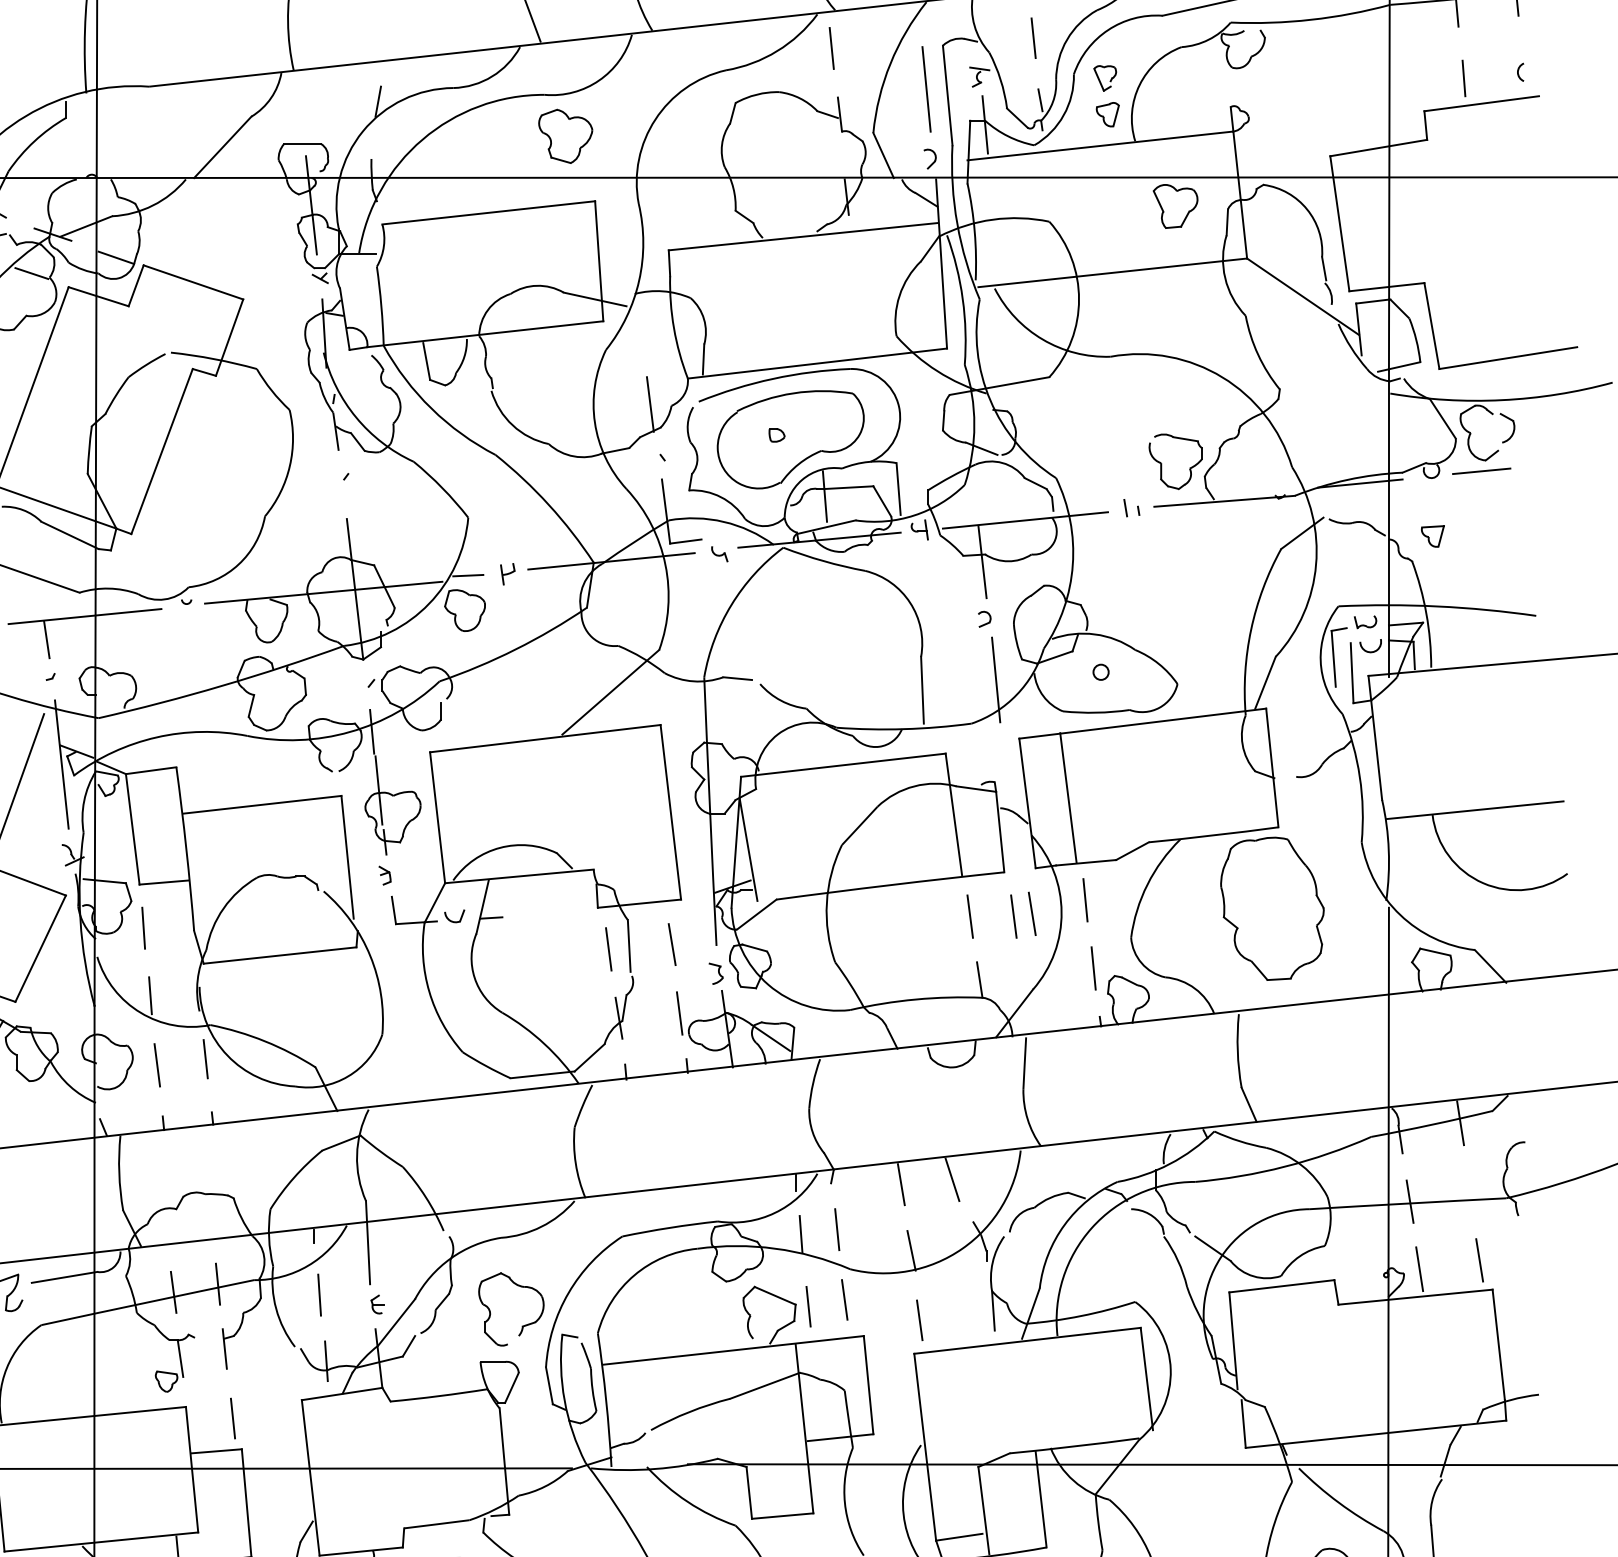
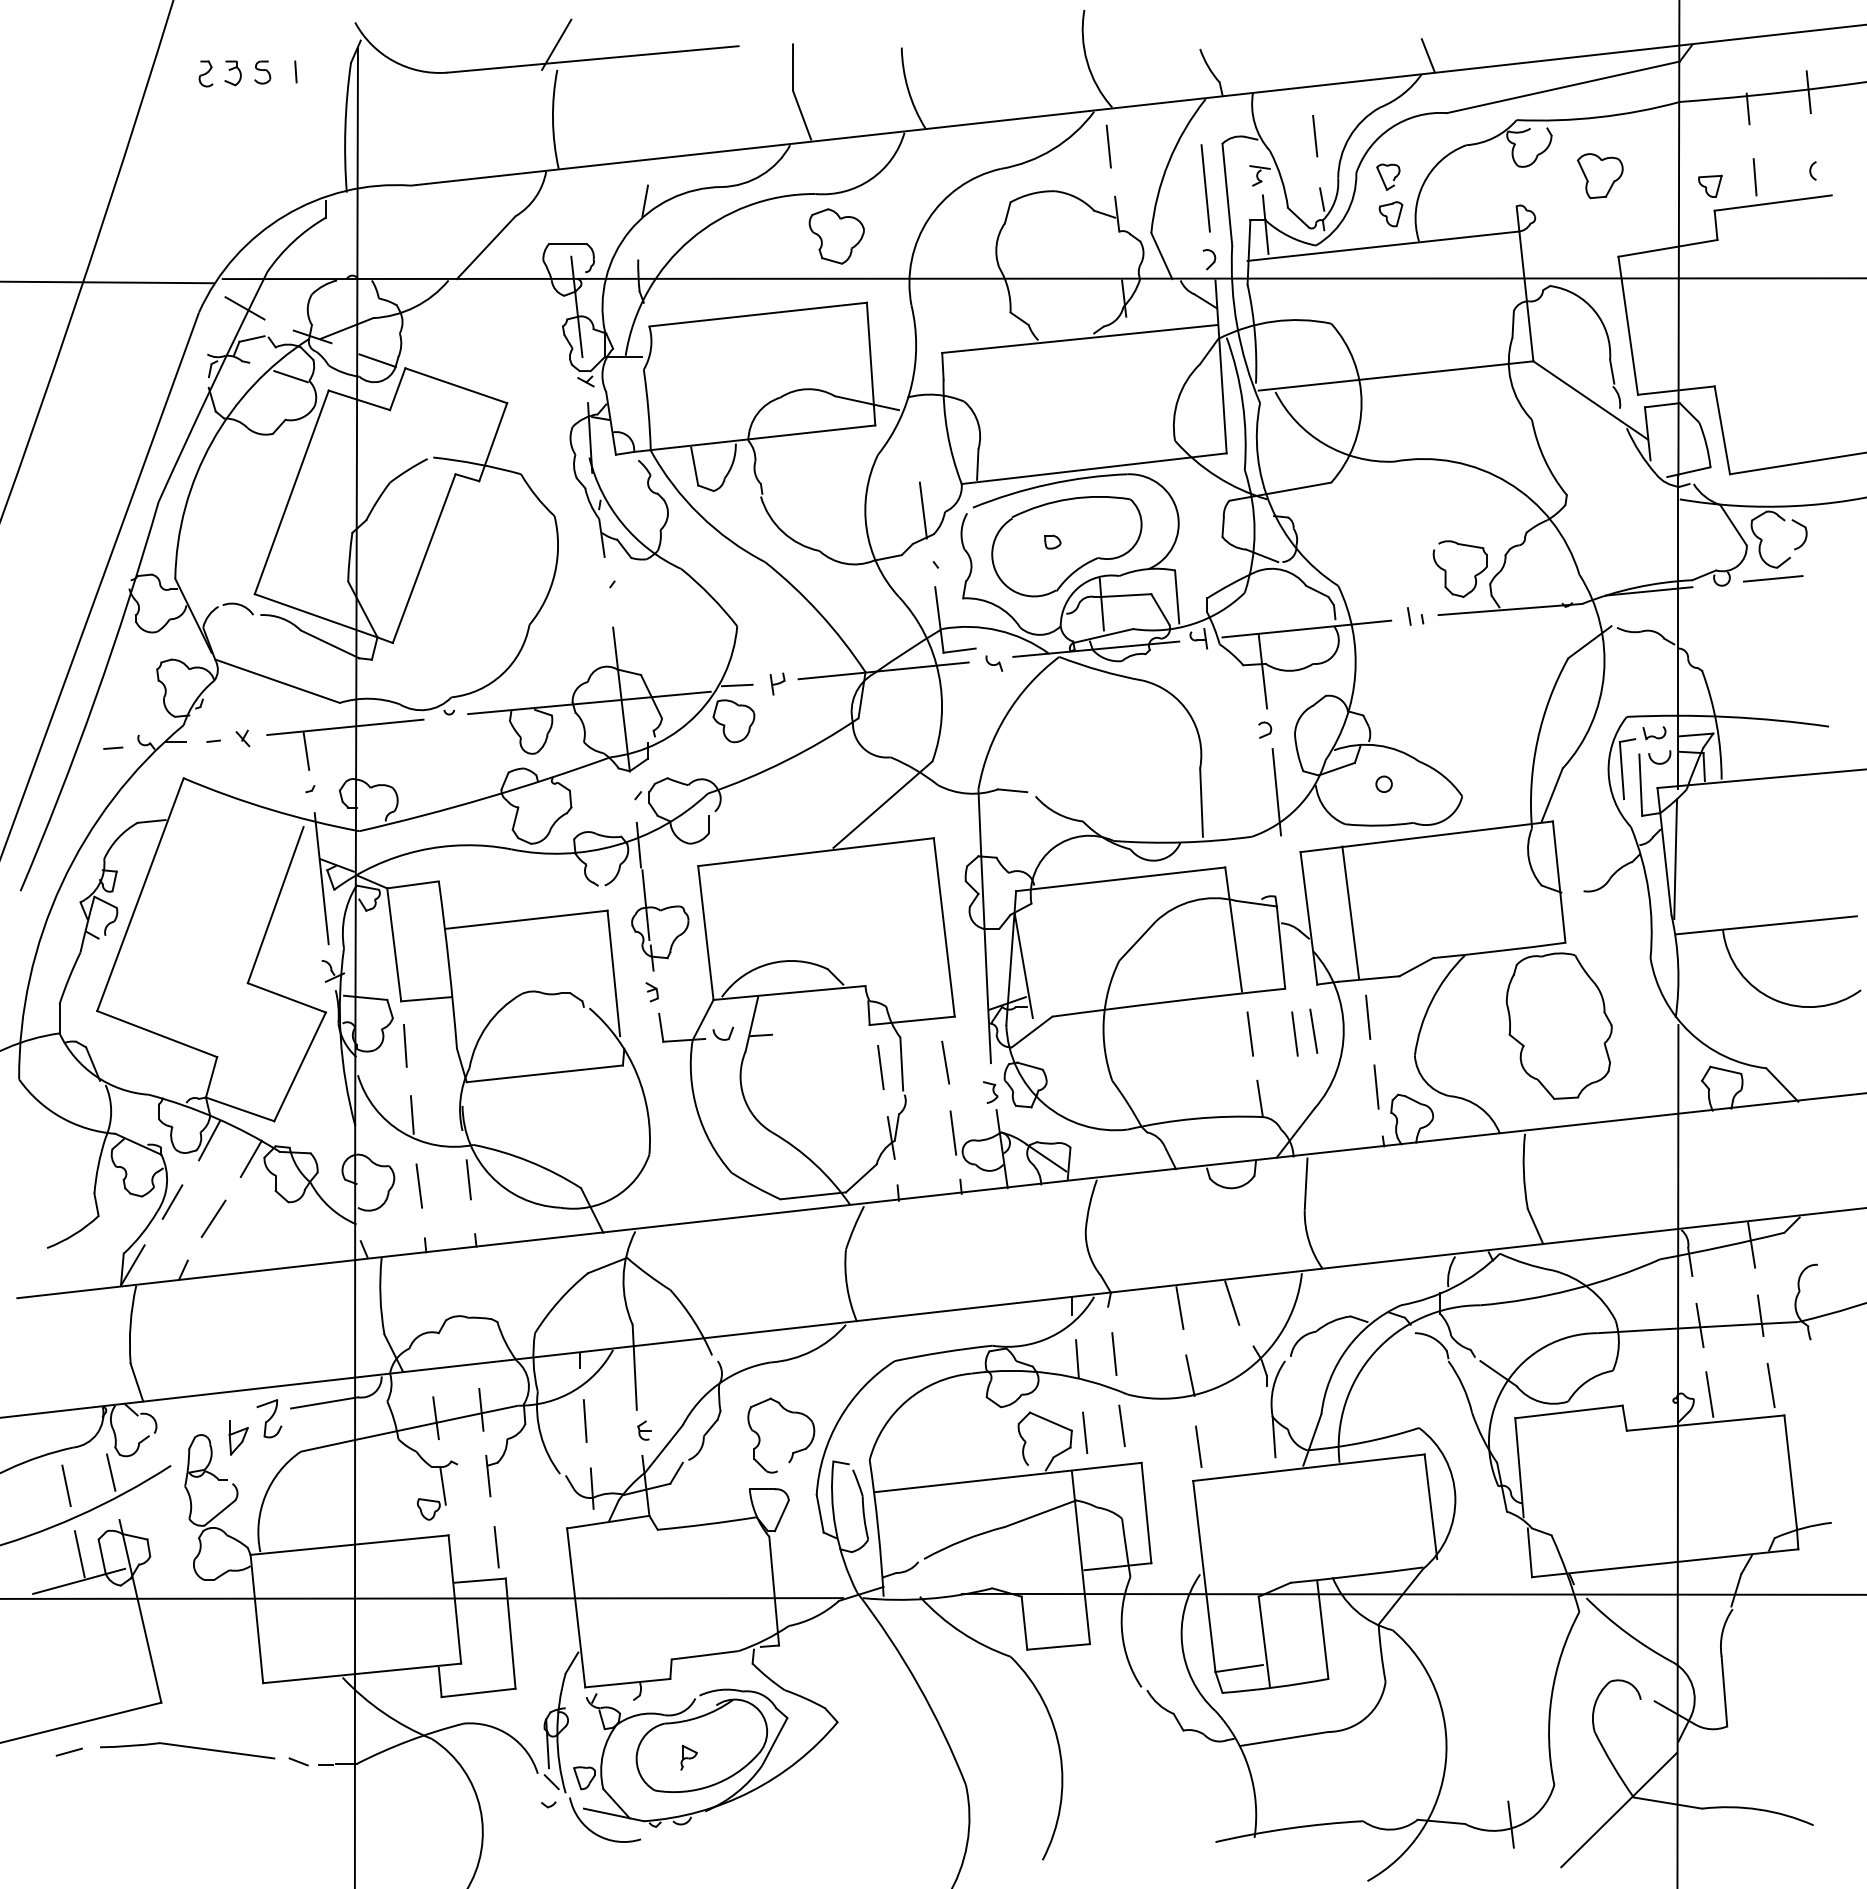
part: (1175, 206) -> (1600, 176), moved
part: (1433, 535) -> (1710, 185), moved
line: (1386, 745) -> (1675, 859), added
line: (1469, 1191) -> (1760, 1315), added

